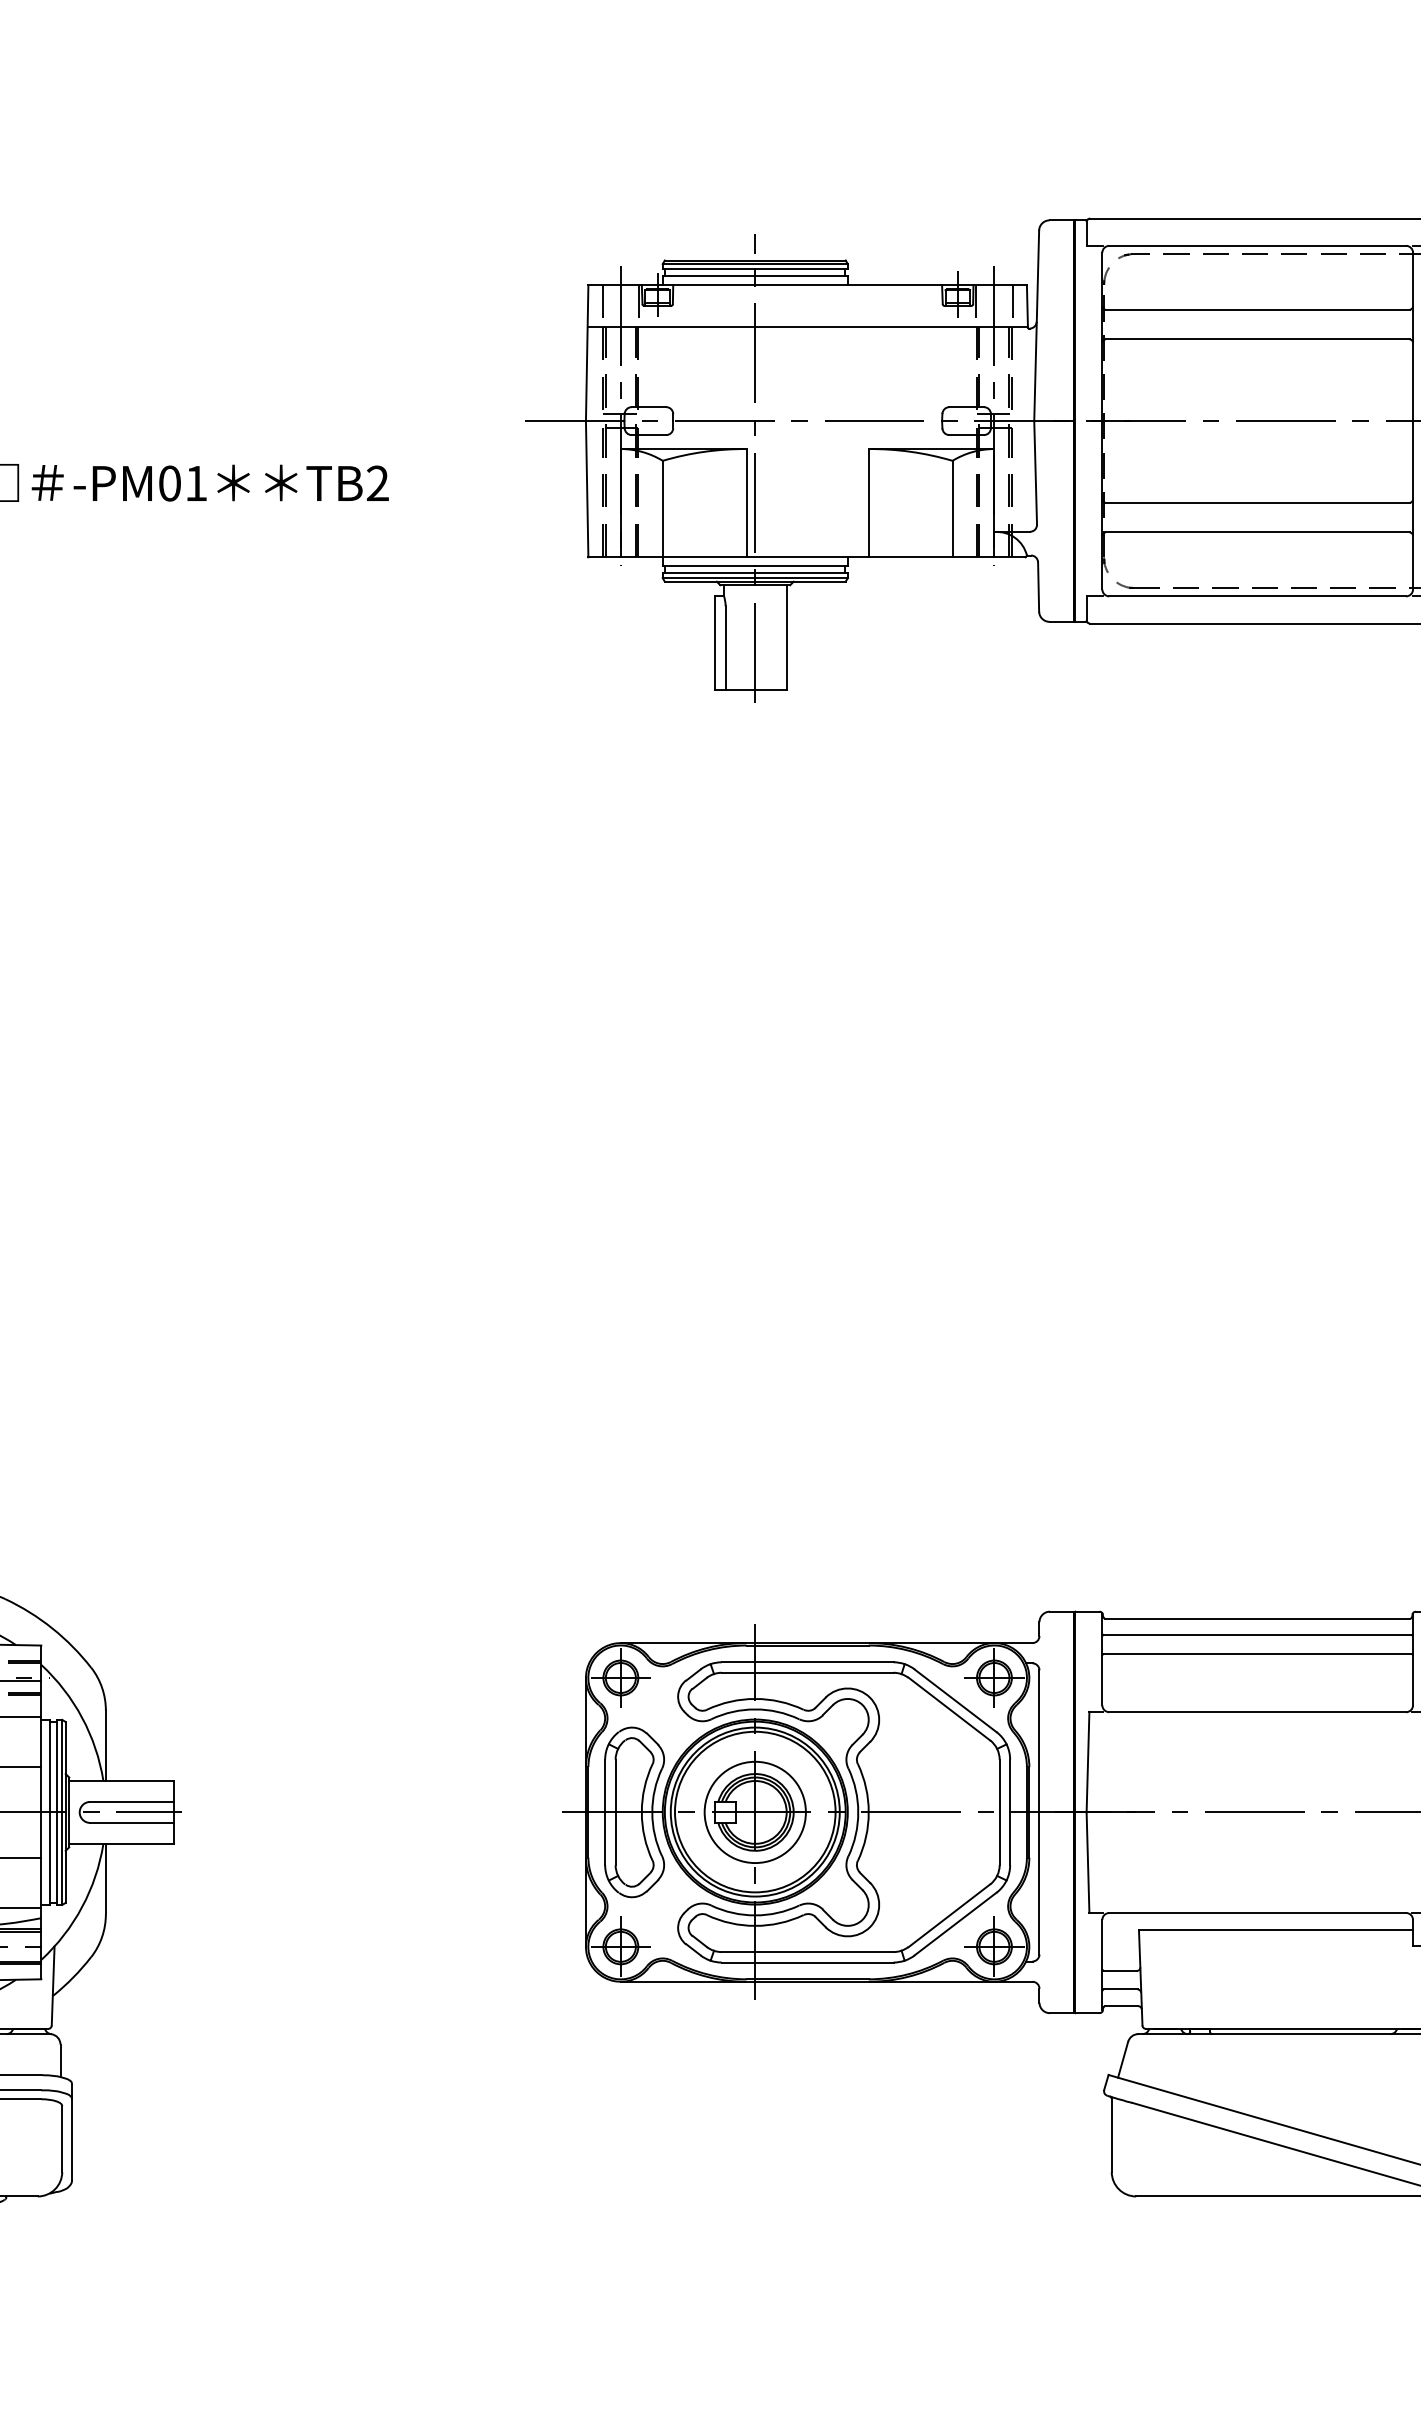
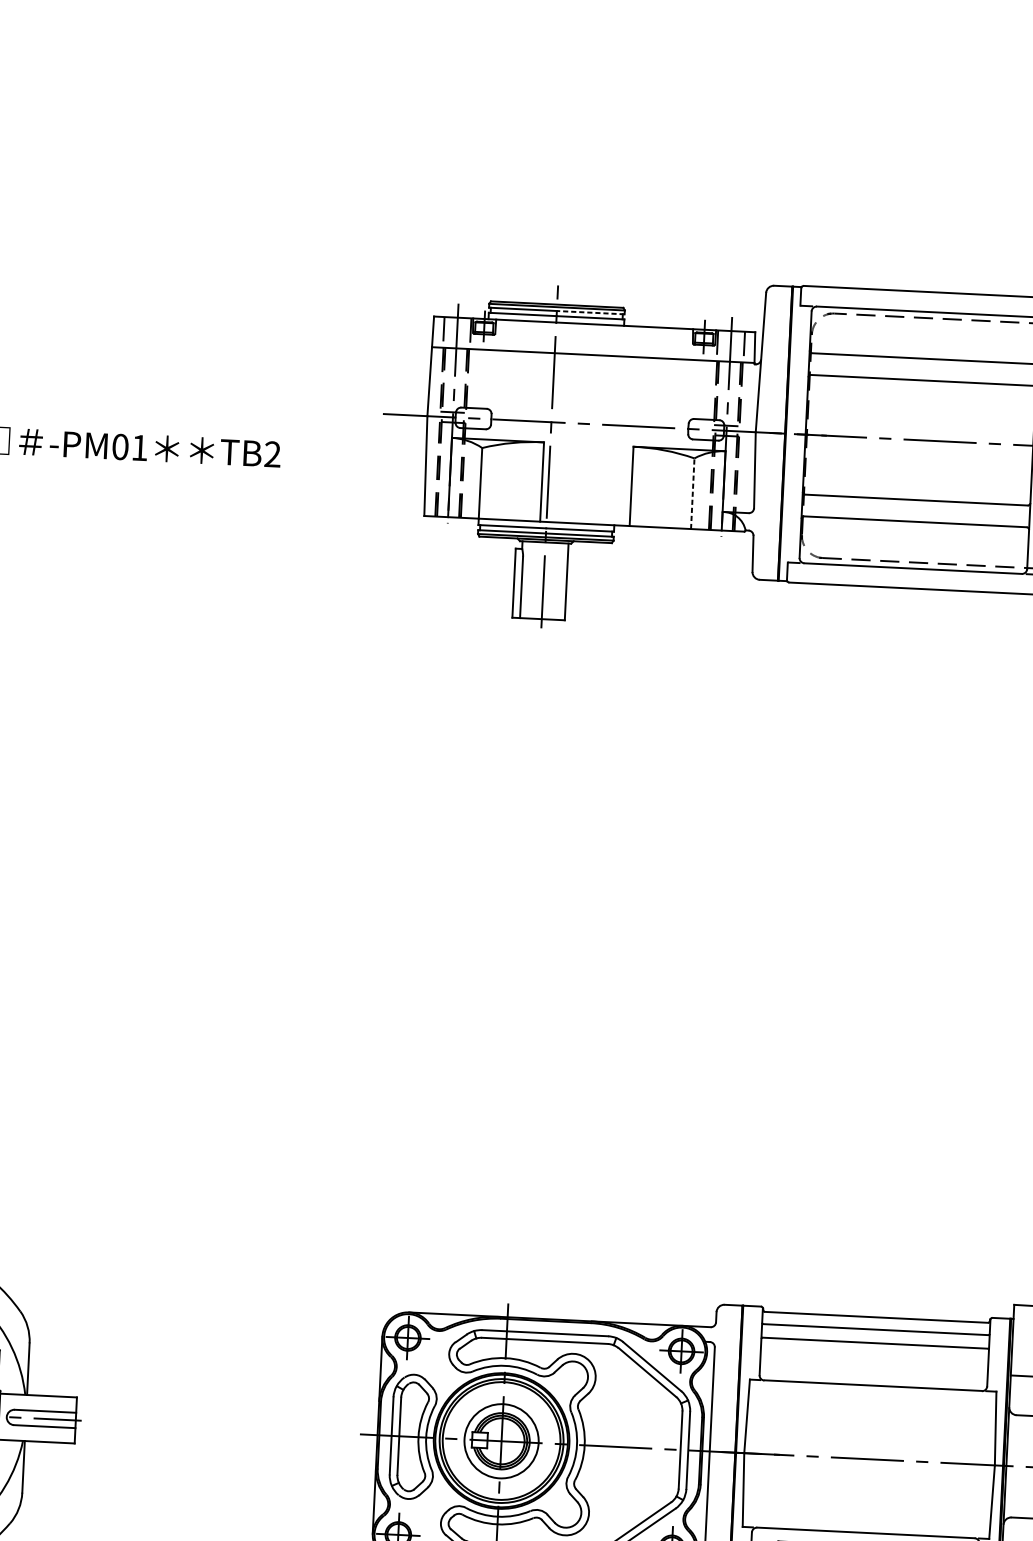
line: (801, 269) -> (590, 312), solid -> dashed
line: (952, 508) -> (692, 493), solid -> dashed

